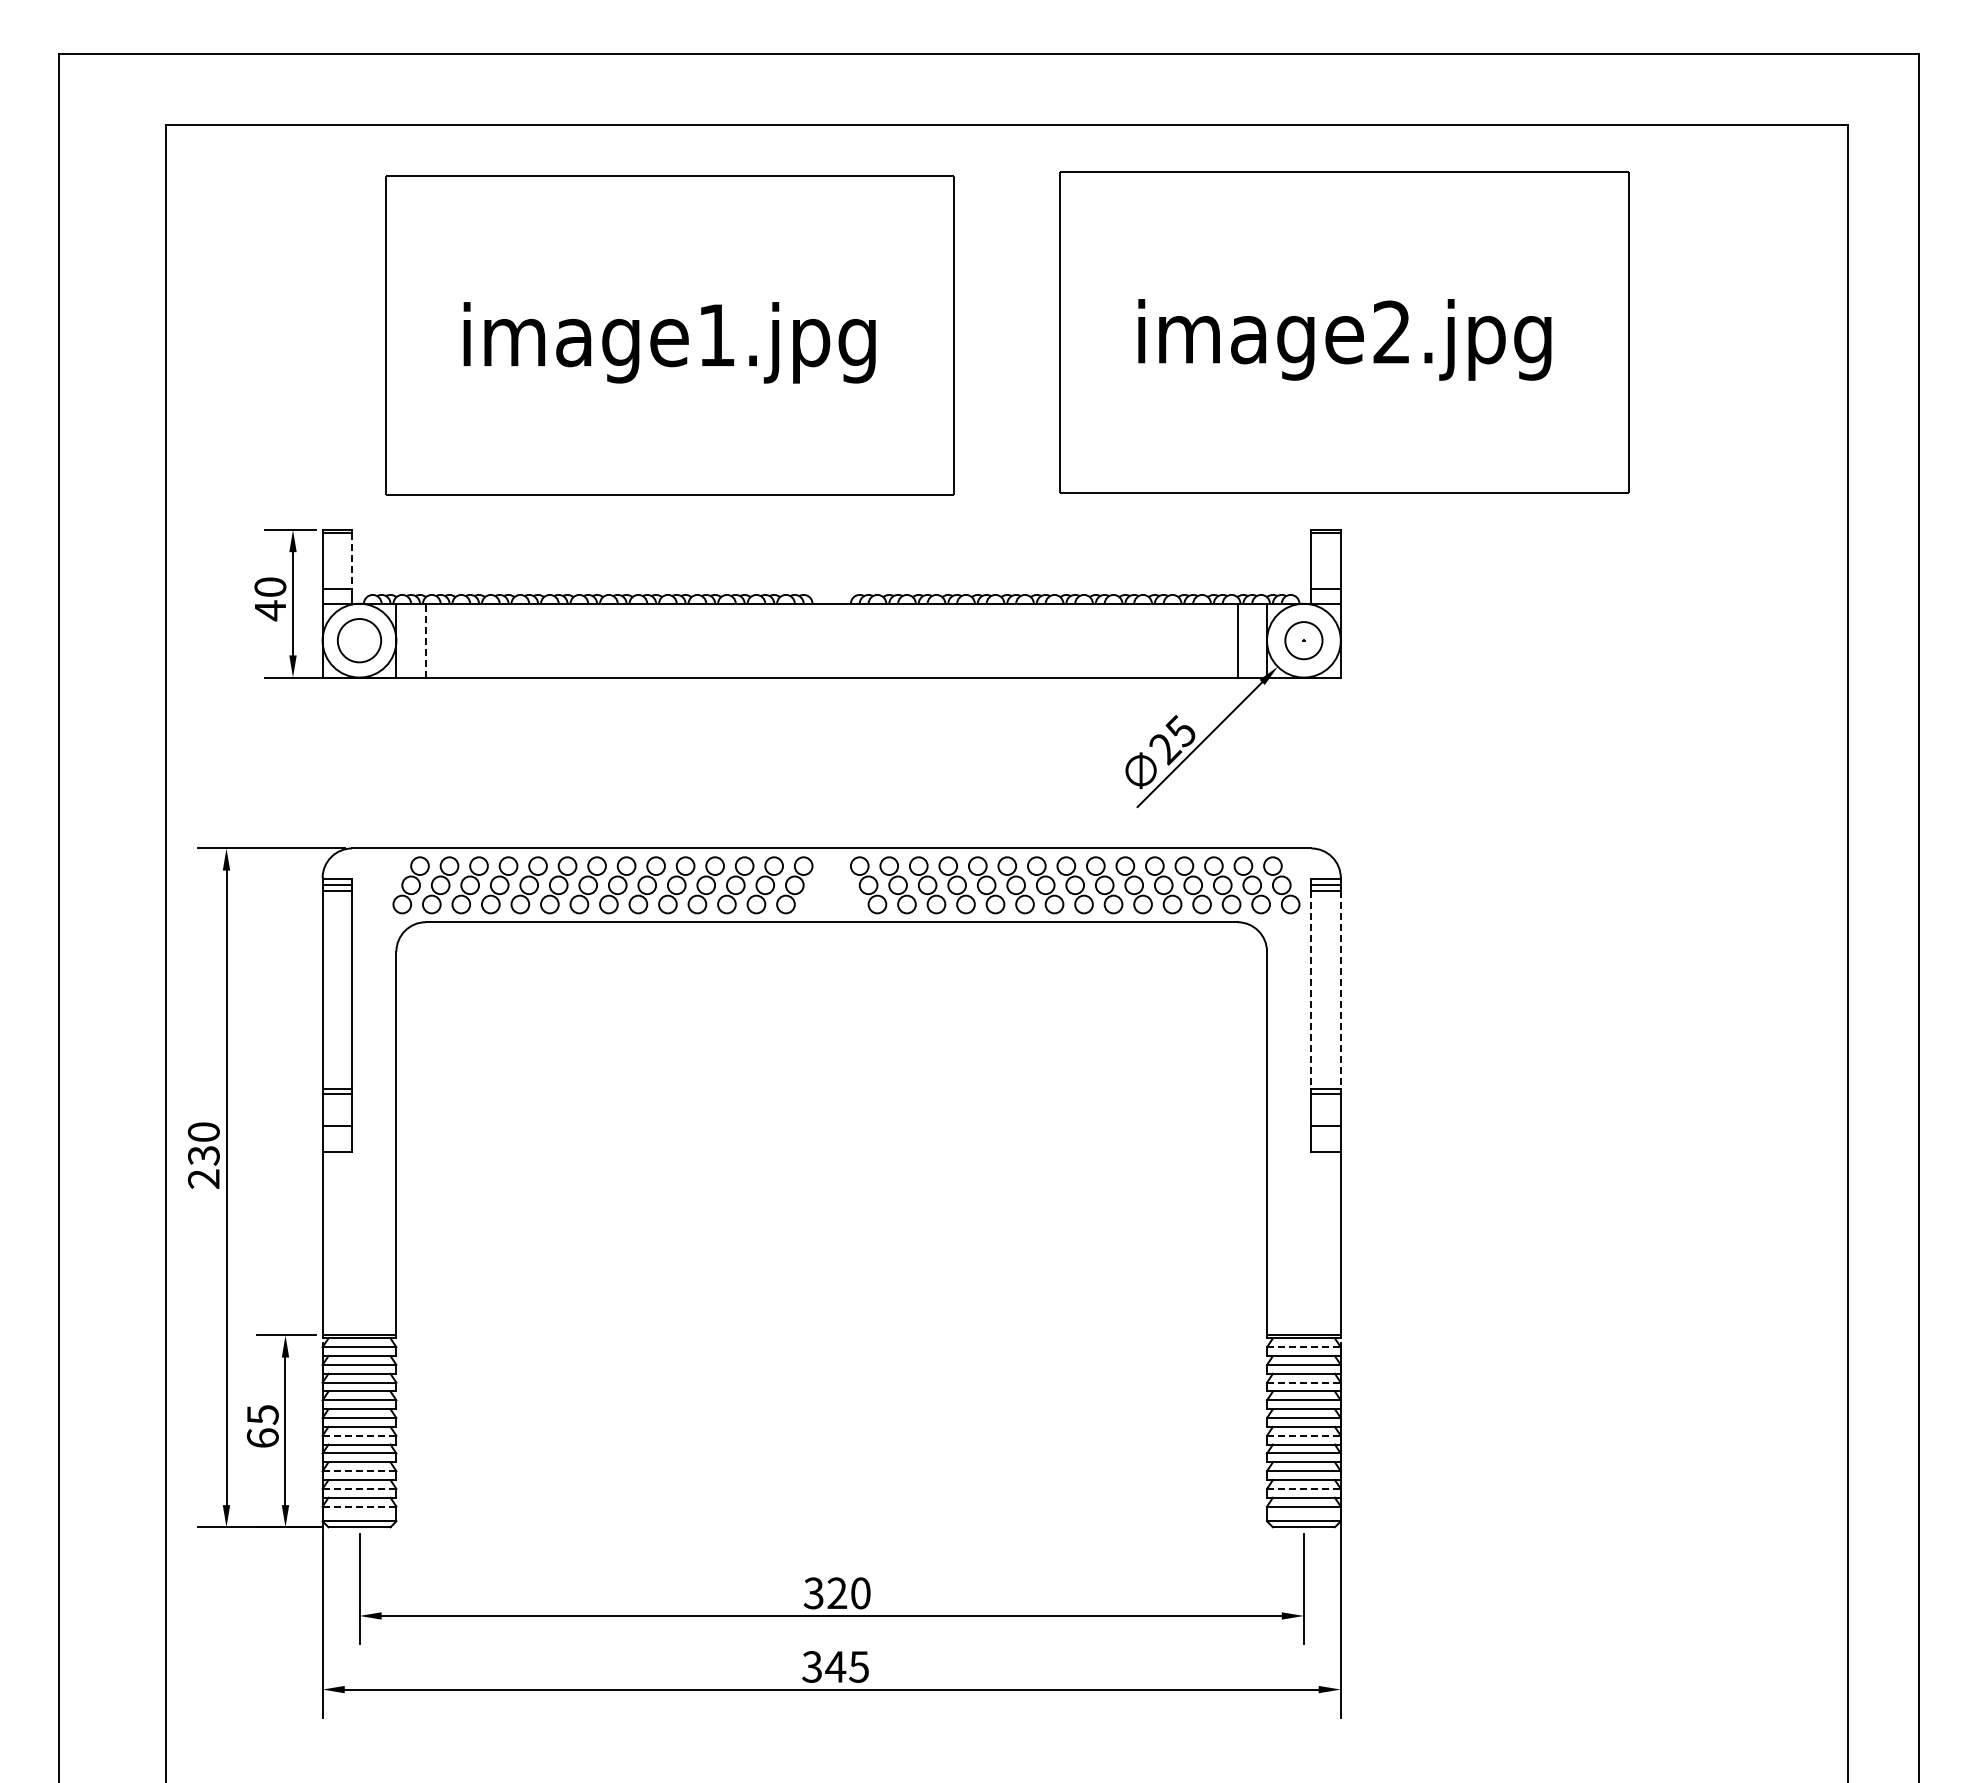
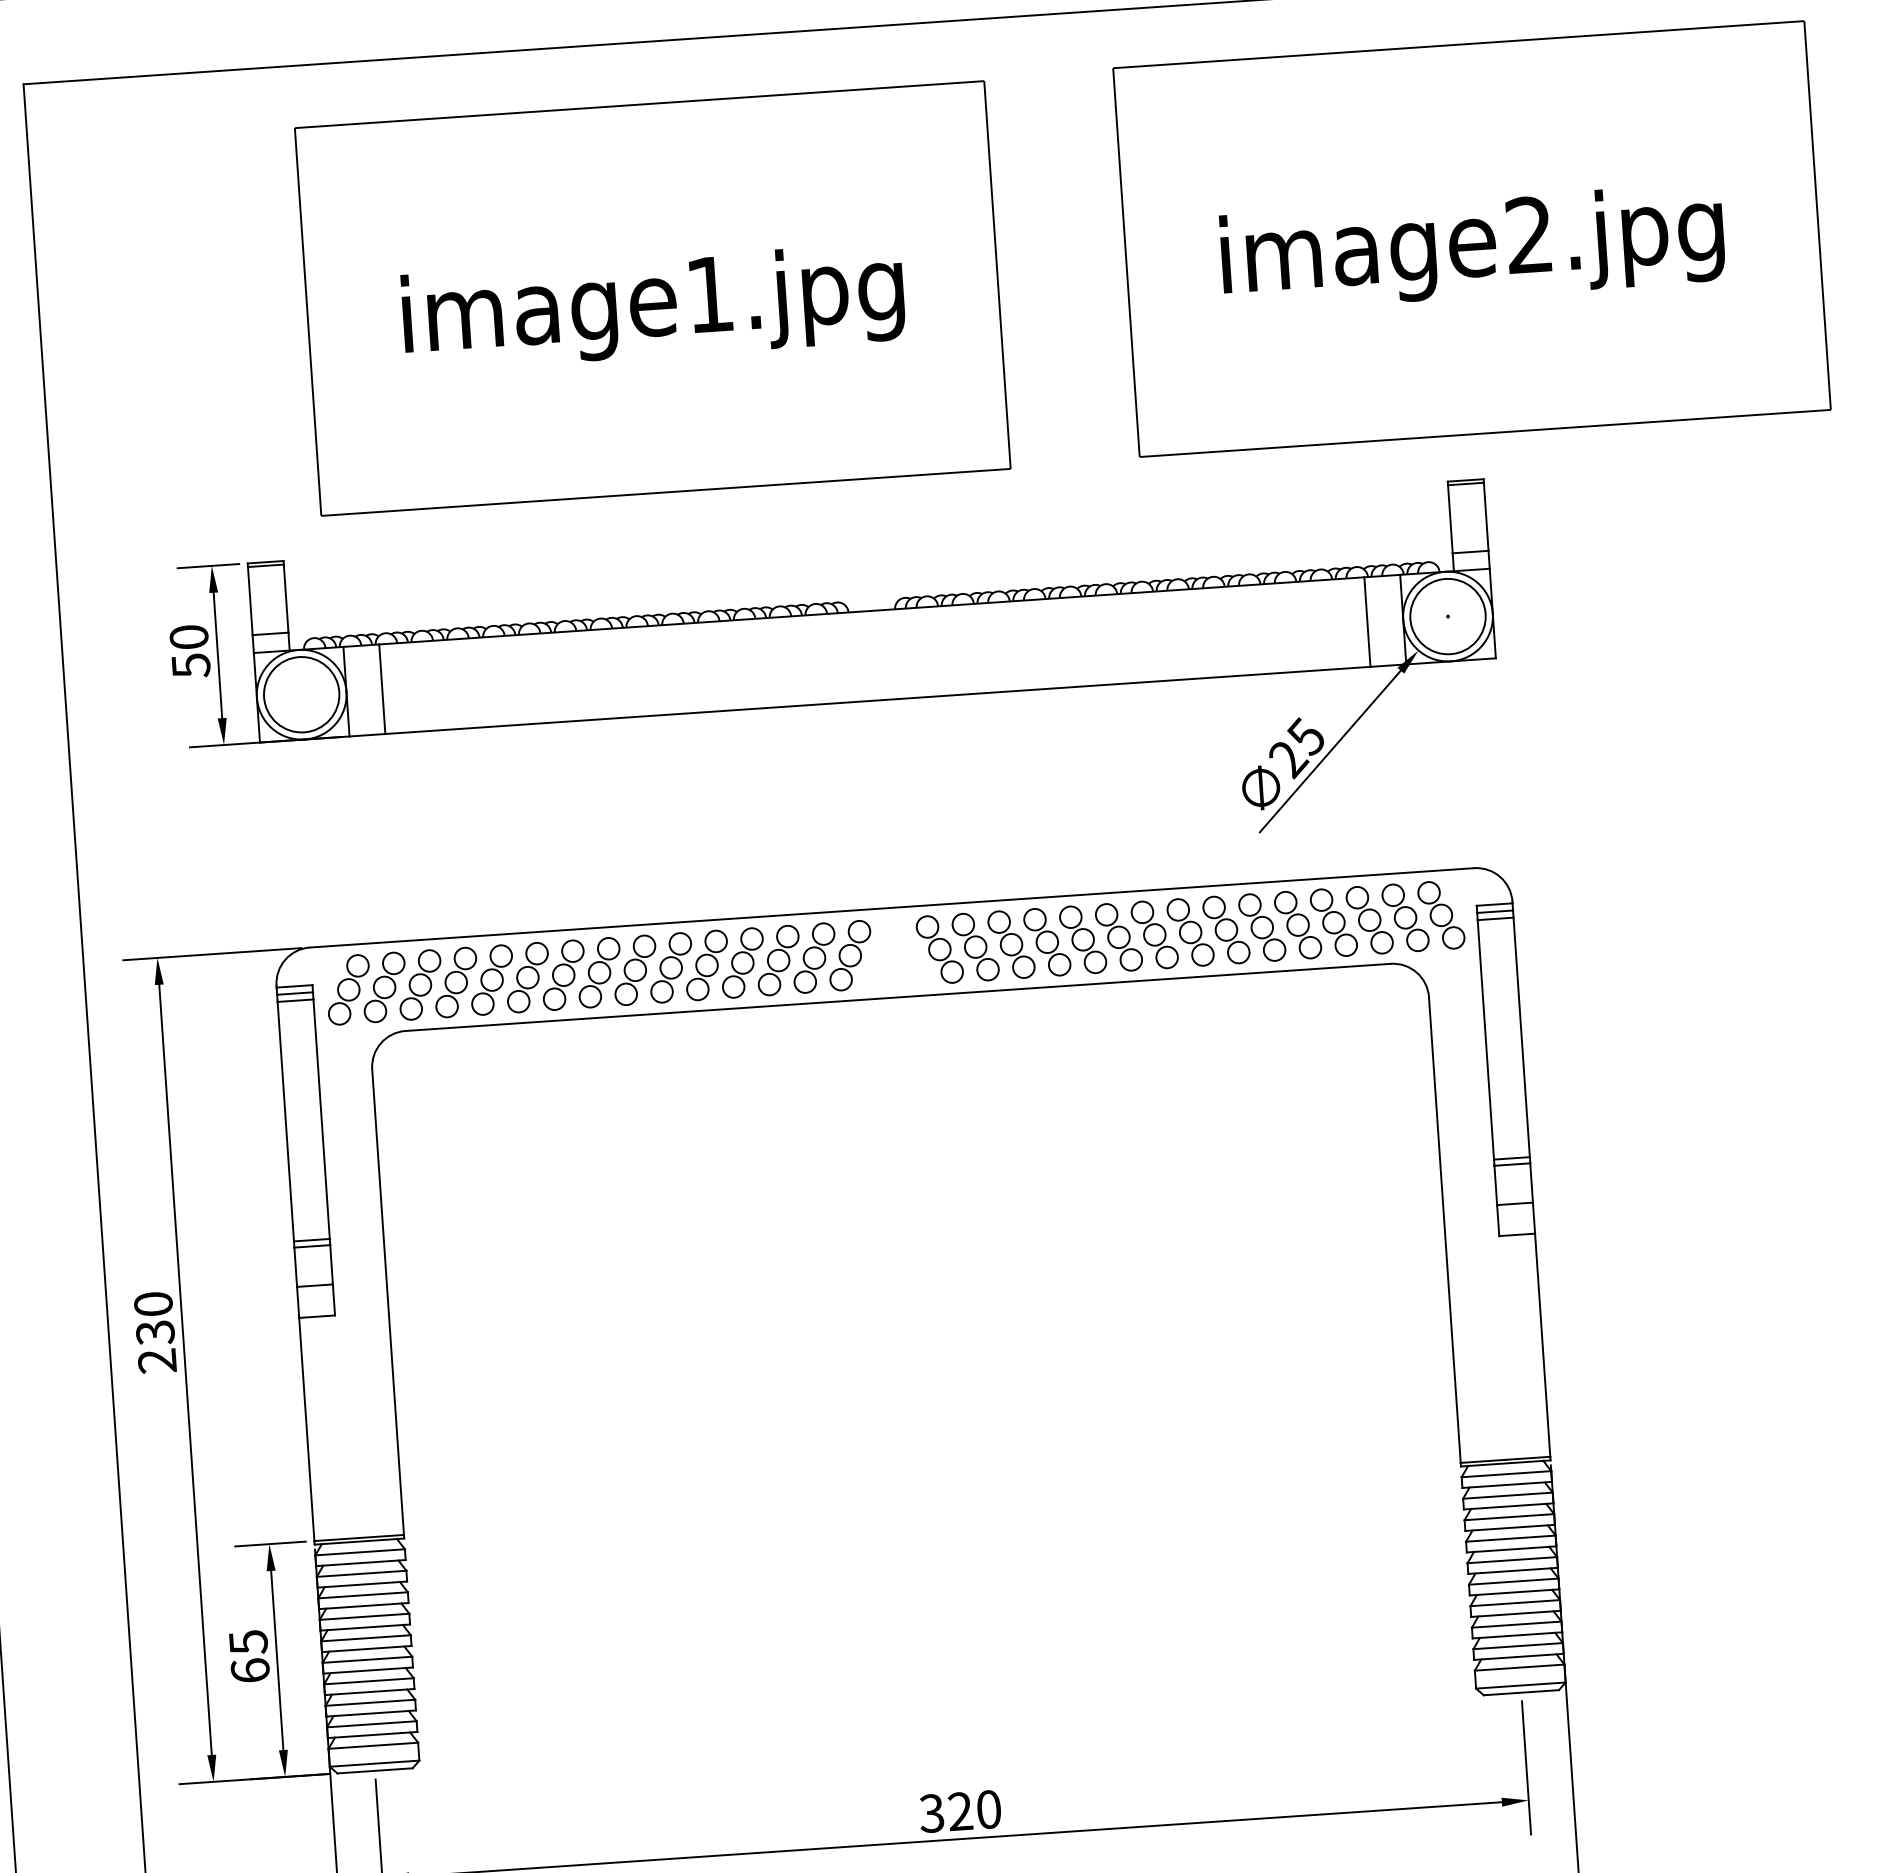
line: (352, 561) -> (286, 599), dashed -> solid
text: (270, 610) -> (191, 665), 40 -> 50
circle: (359, 640) -> (301, 694), size x1.43
line: (425, 640) -> (381, 689), dashed -> solid
circle: (1303, 640) -> (1447, 616), size x1.67
part: (381, 885) -> (348, 990), added
line: (1311, 989) -> (1486, 1039), dashed -> solid
line: (1340, 989) -> (1521, 1036), dashed -> solid
line: (1303, 1347) -> (1505, 1474), dashed -> solid
line: (1303, 1382) -> (1508, 1517), dashed -> solid
line: (359, 1435) -> (367, 1659), dashed -> solid
line: (1303, 1435) -> (1513, 1581), dashed -> solid
line: (359, 1471) -> (370, 1703), dashed -> solid
line: (359, 1488) -> (371, 1723), dashed -> solid
line: (1303, 1488) -> (1517, 1645), dashed -> solid
line: (359, 1506) -> (373, 1745), dashed -> solid

